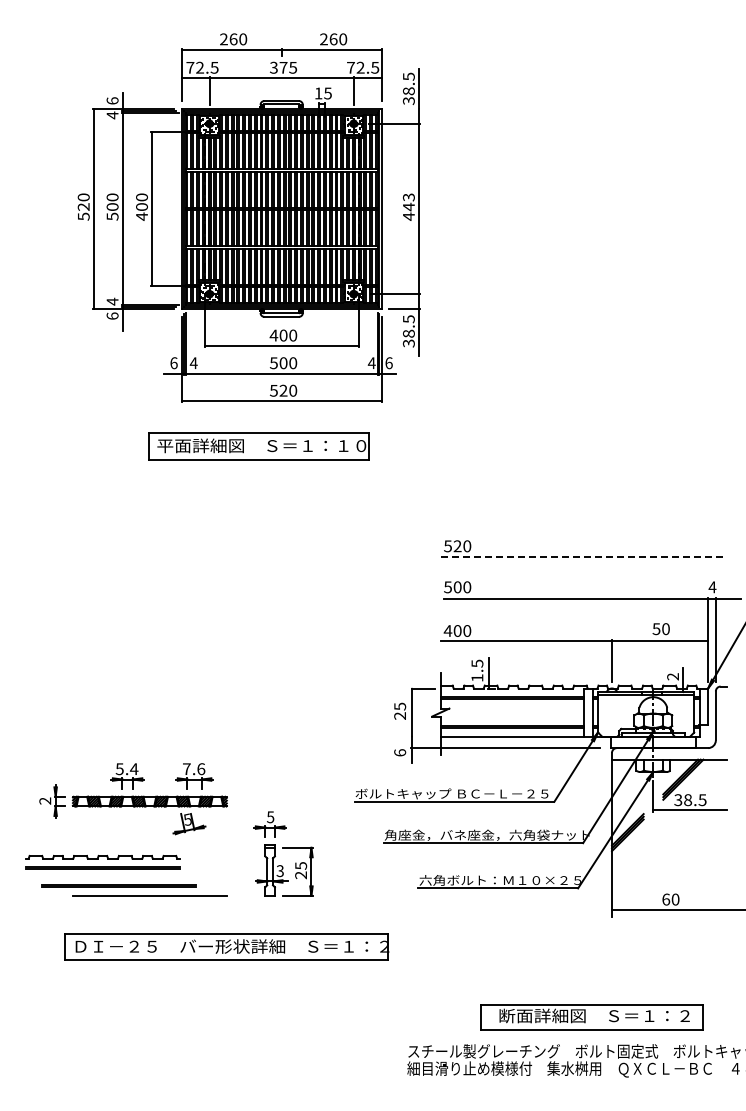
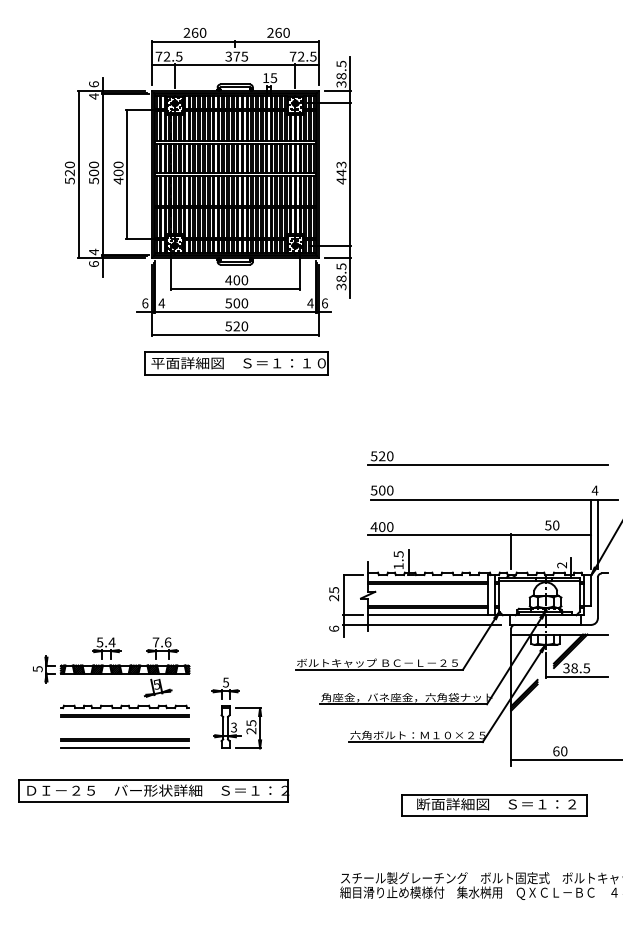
line: (404, 108) -> (337, 90), added
part: (258, 446) -> (235, 363), moved
line: (584, 556) -> (488, 464), dashed -> solid
line: (422, 736) -> (352, 615), added
text: (45, 800) -> (37, 668), 2 -> 5
part: (102, 861) -> (124, 710), moved
line: (118, 885) -> (124, 739), moved
part: (226, 946) -> (153, 790), moved
part: (591, 1017) -> (493, 805), moved

